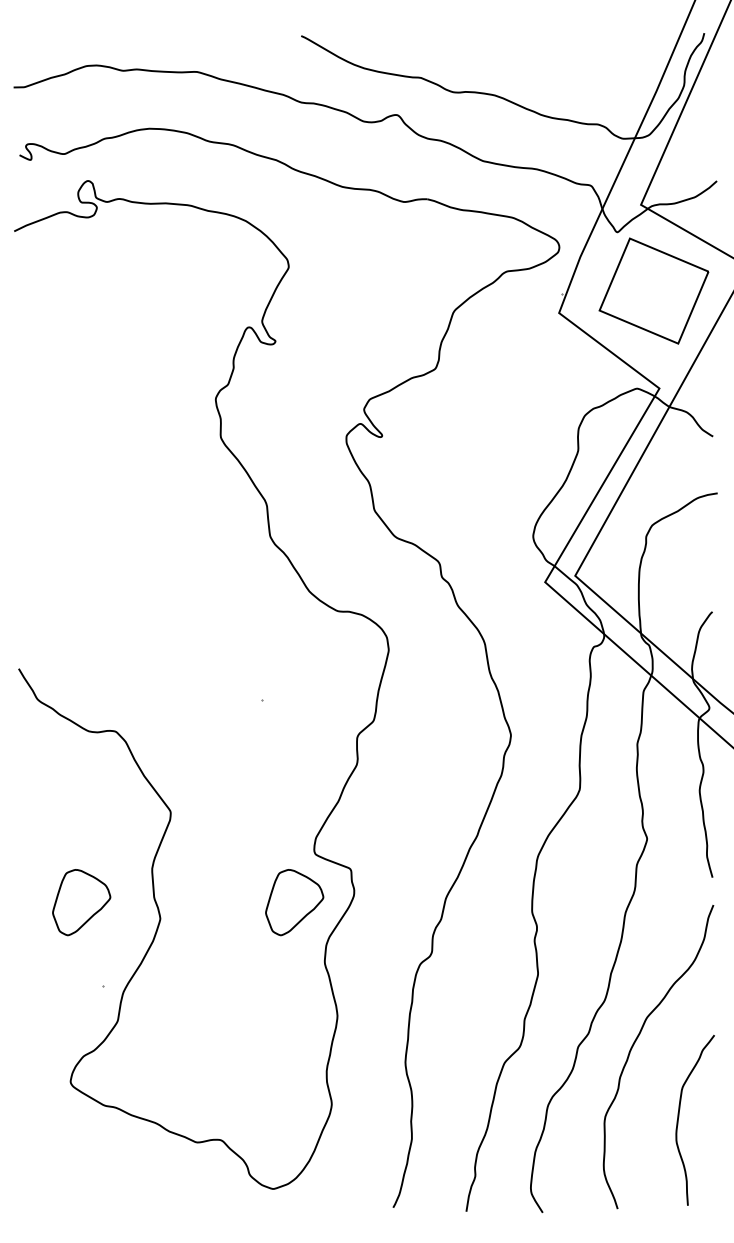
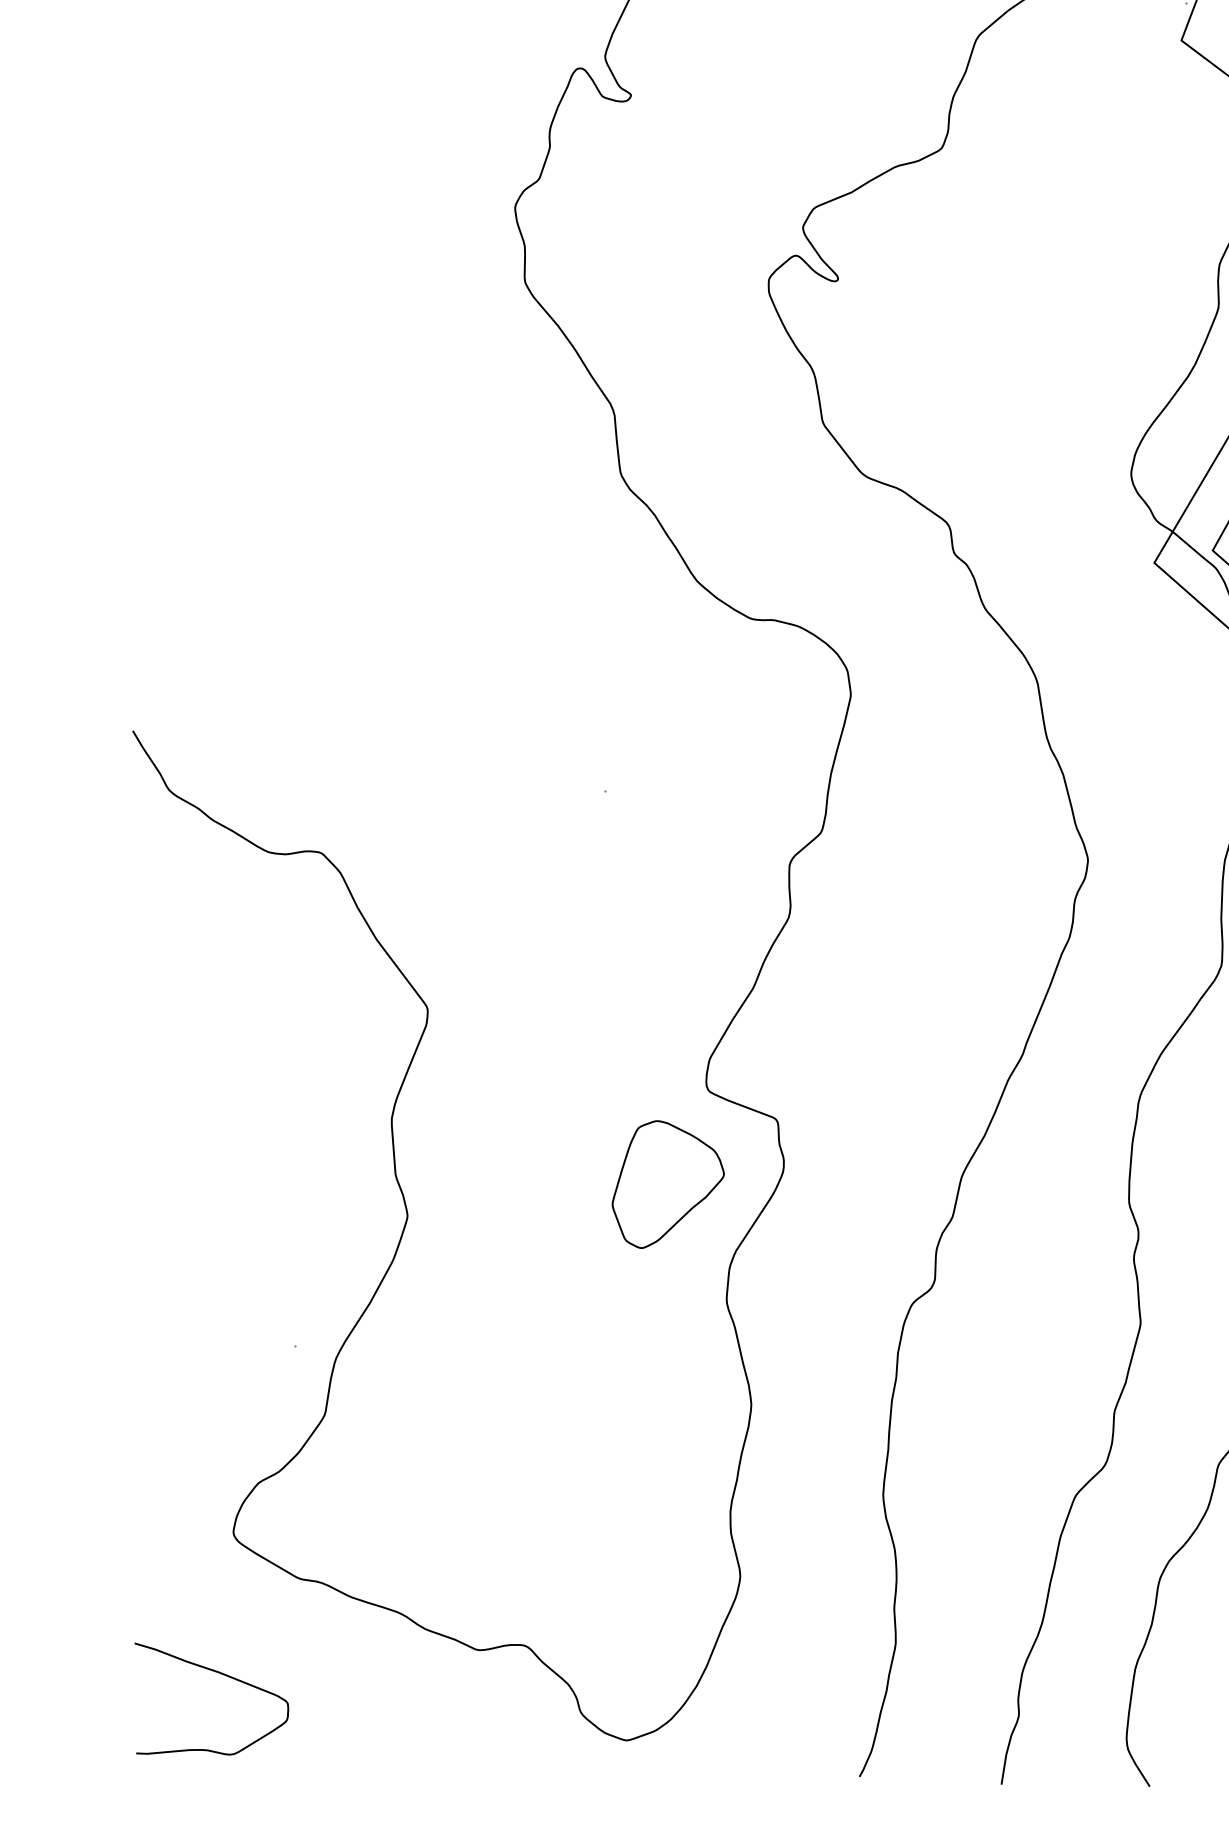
part: (81, 902) -> (254, 1184), removed
curve: (64, 1155) -> (221, 1675), added

